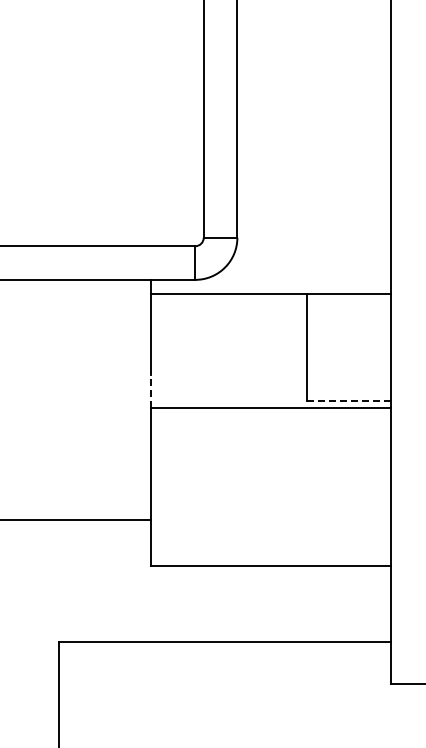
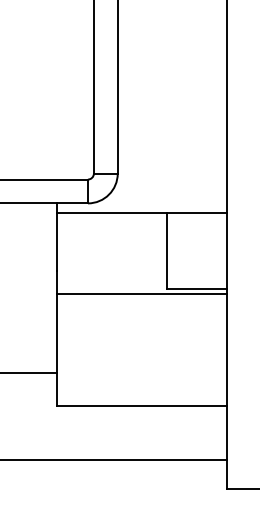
line: (151, 391) -> (56, 282), dashed -> solid
line: (348, 400) -> (196, 288), dashed -> solid

